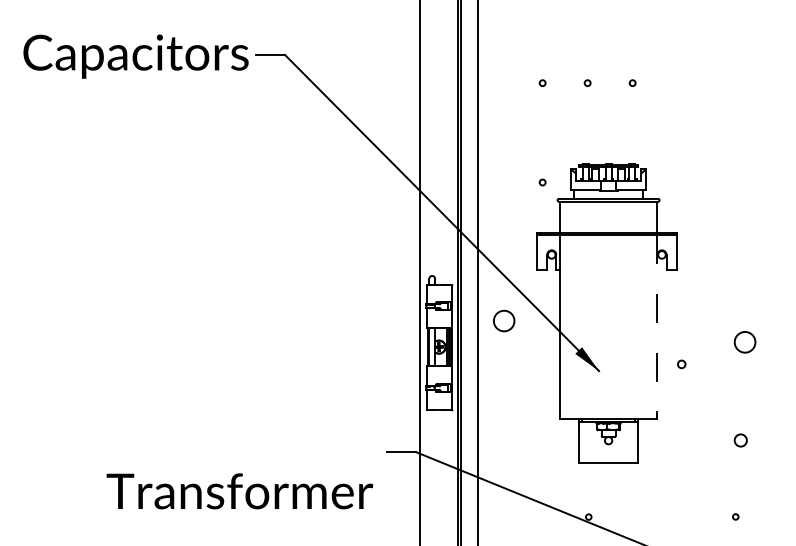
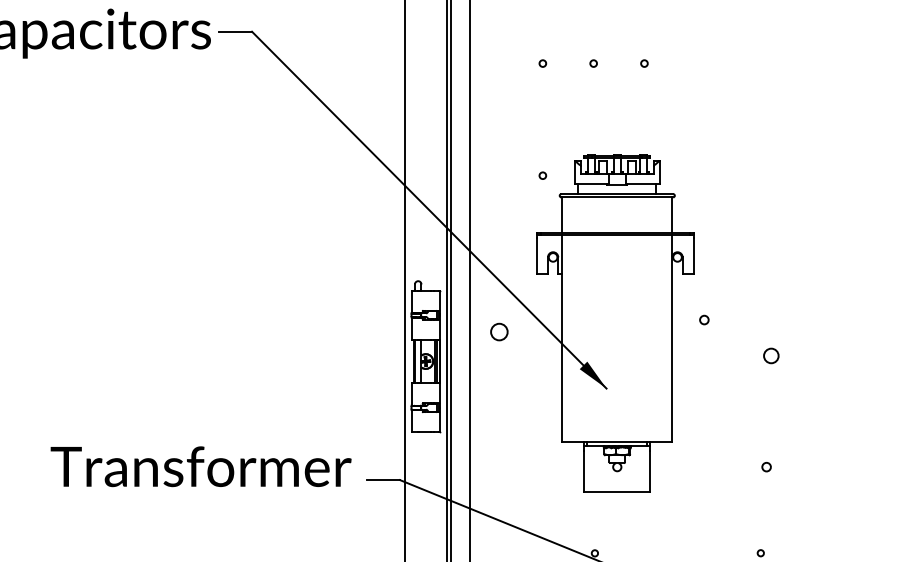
circle: (503, 320) -> (498, 331), size x0.71
line: (657, 326) -> (672, 338), dashed -> solid
circle: (744, 341) -> (770, 355), size x0.62
circle: (681, 364) -> (704, 320), moved
circle: (740, 440) -> (766, 466), size x0.62
text: (239, 491) -> (200, 466), moved

